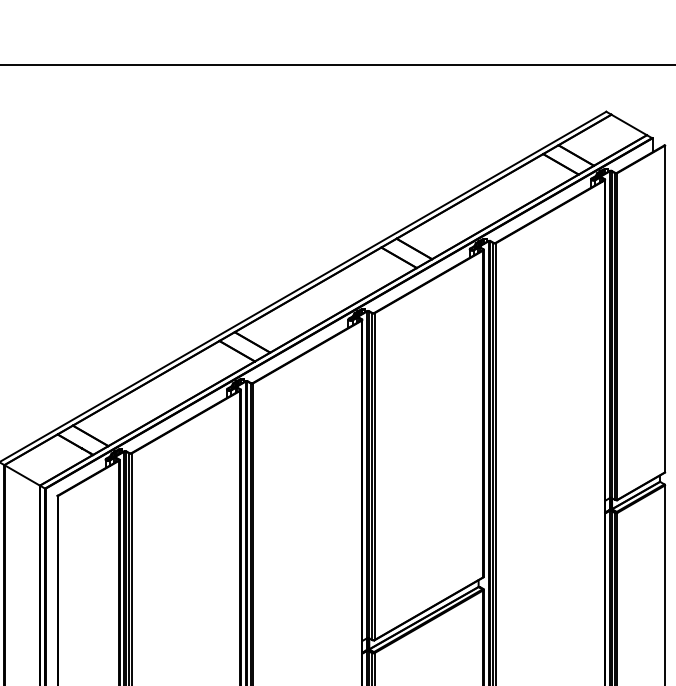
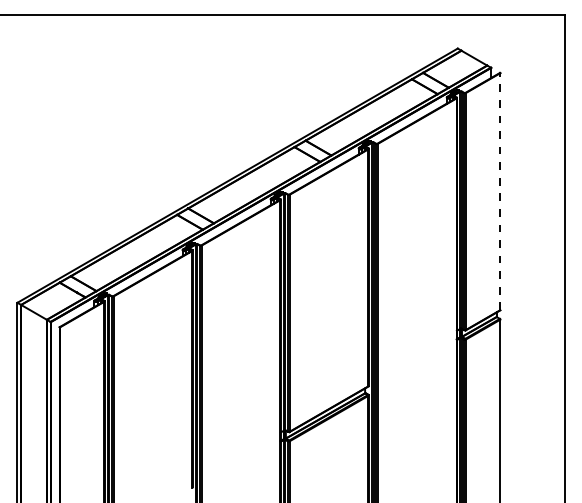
line: (665, 308) -> (500, 191), solid -> dashed

